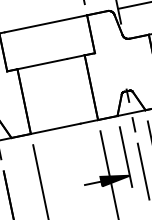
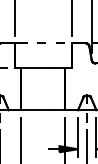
line: (46, 24) -> (45, 43), solid -> dashed

